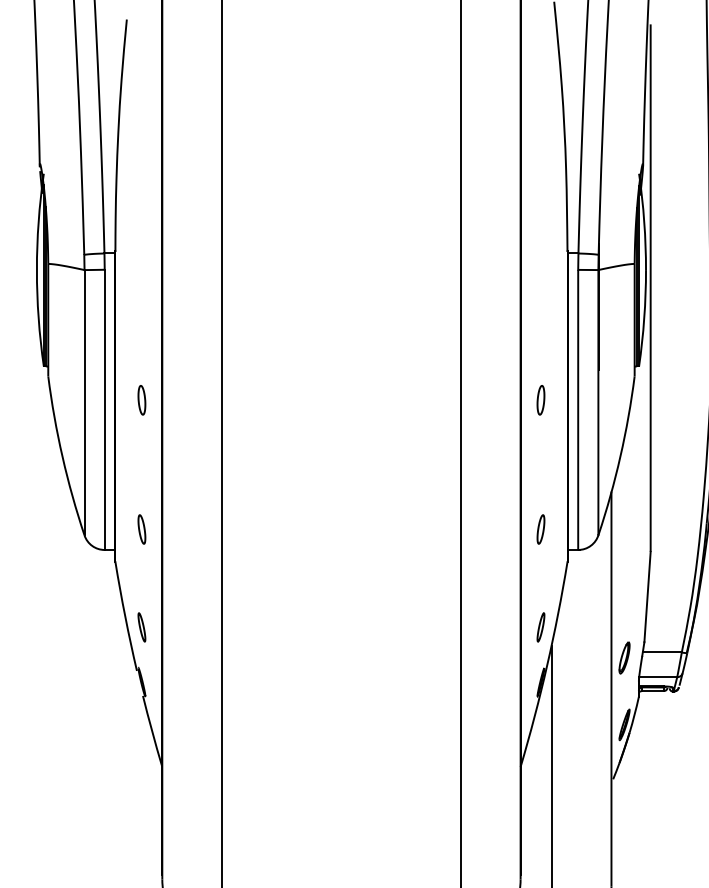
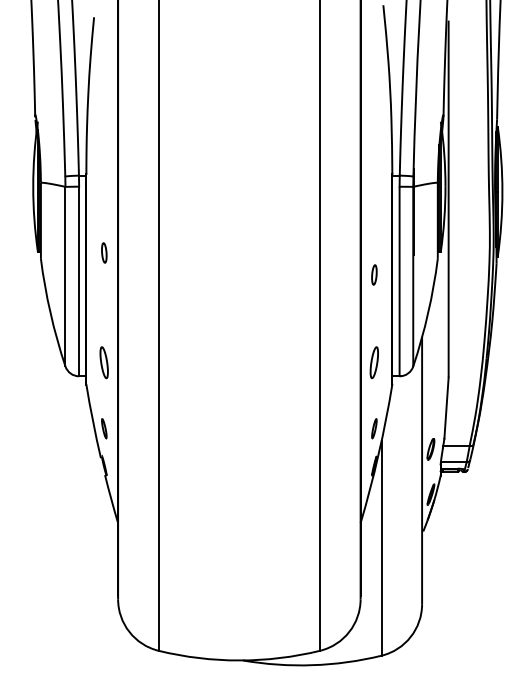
part: (142, 399) -> (104, 252), moved
part: (142, 528) -> (104, 361), size x1.6
part: (541, 528) -> (374, 361), size x1.6

